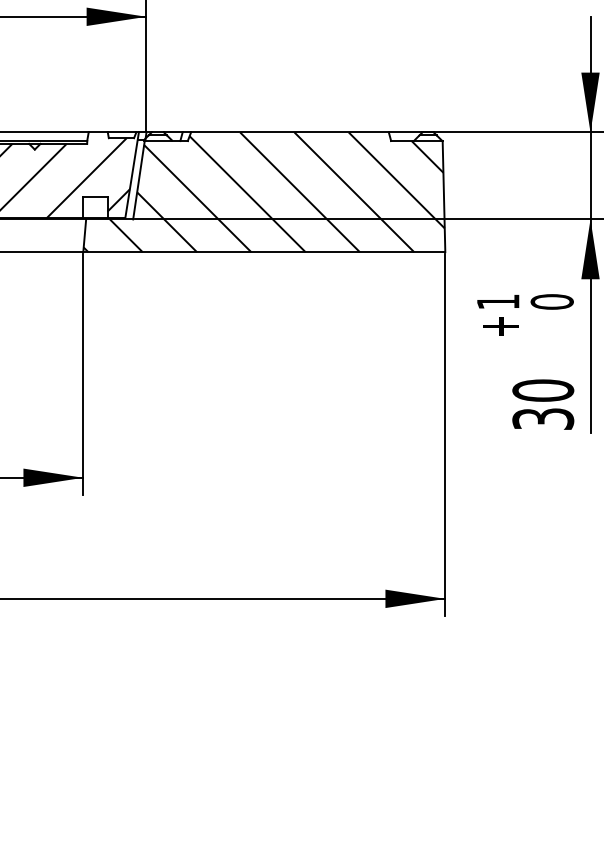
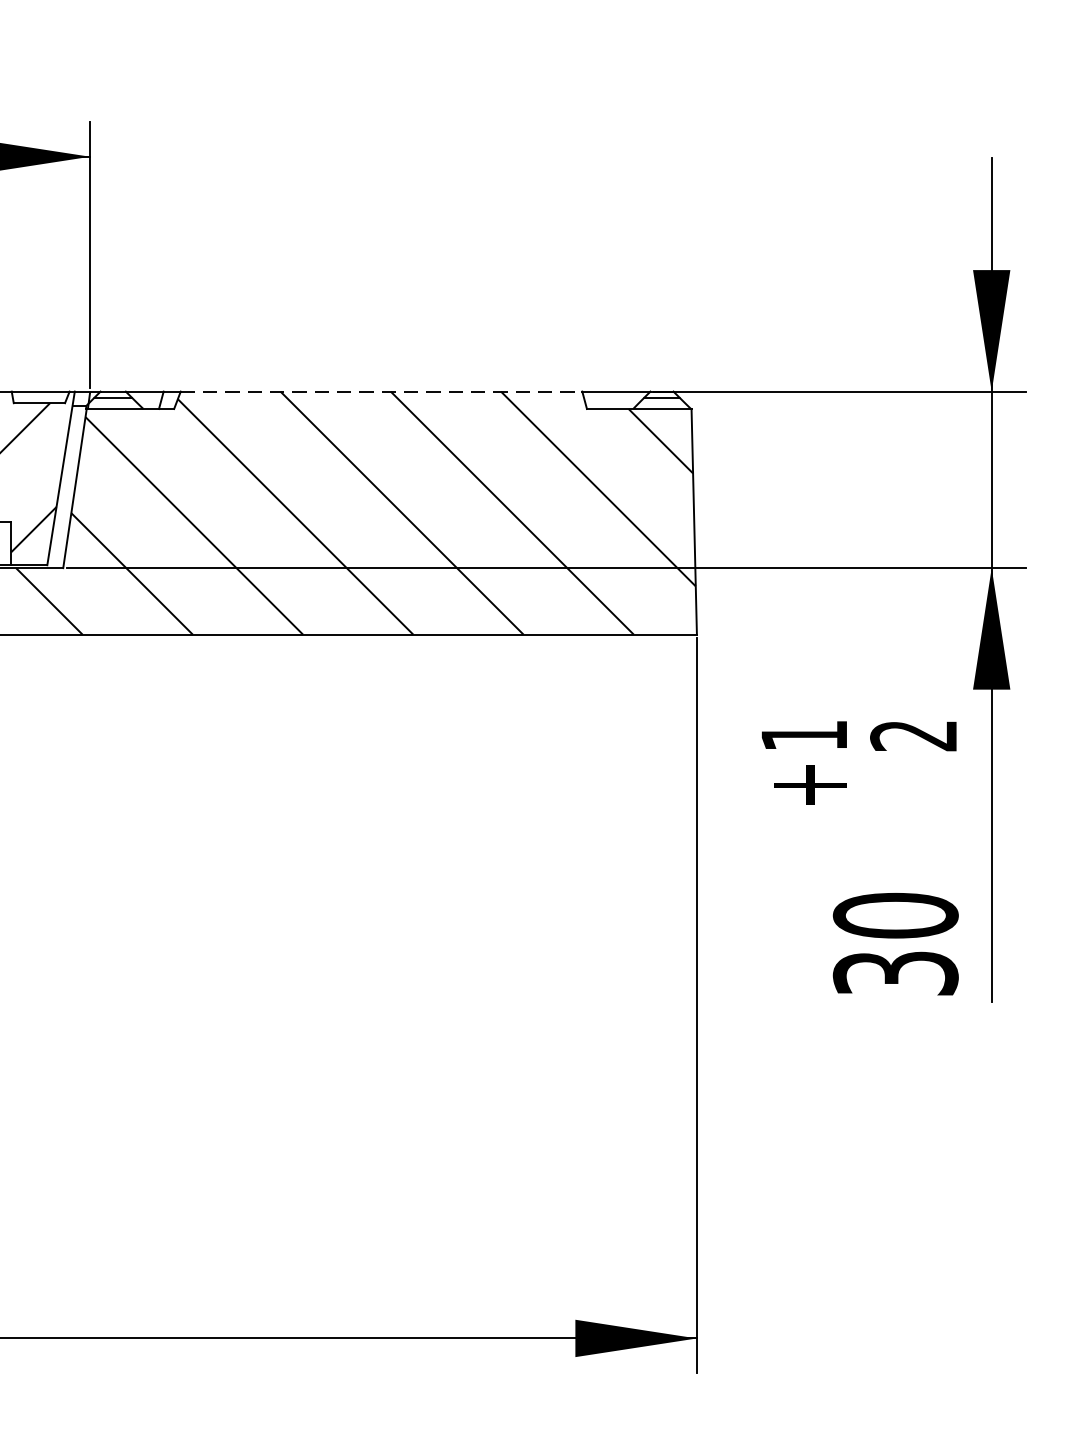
line: (289, 132) -> (380, 391), solid -> dashed
text: (551, 301) -> (912, 734), 0 -> 2

